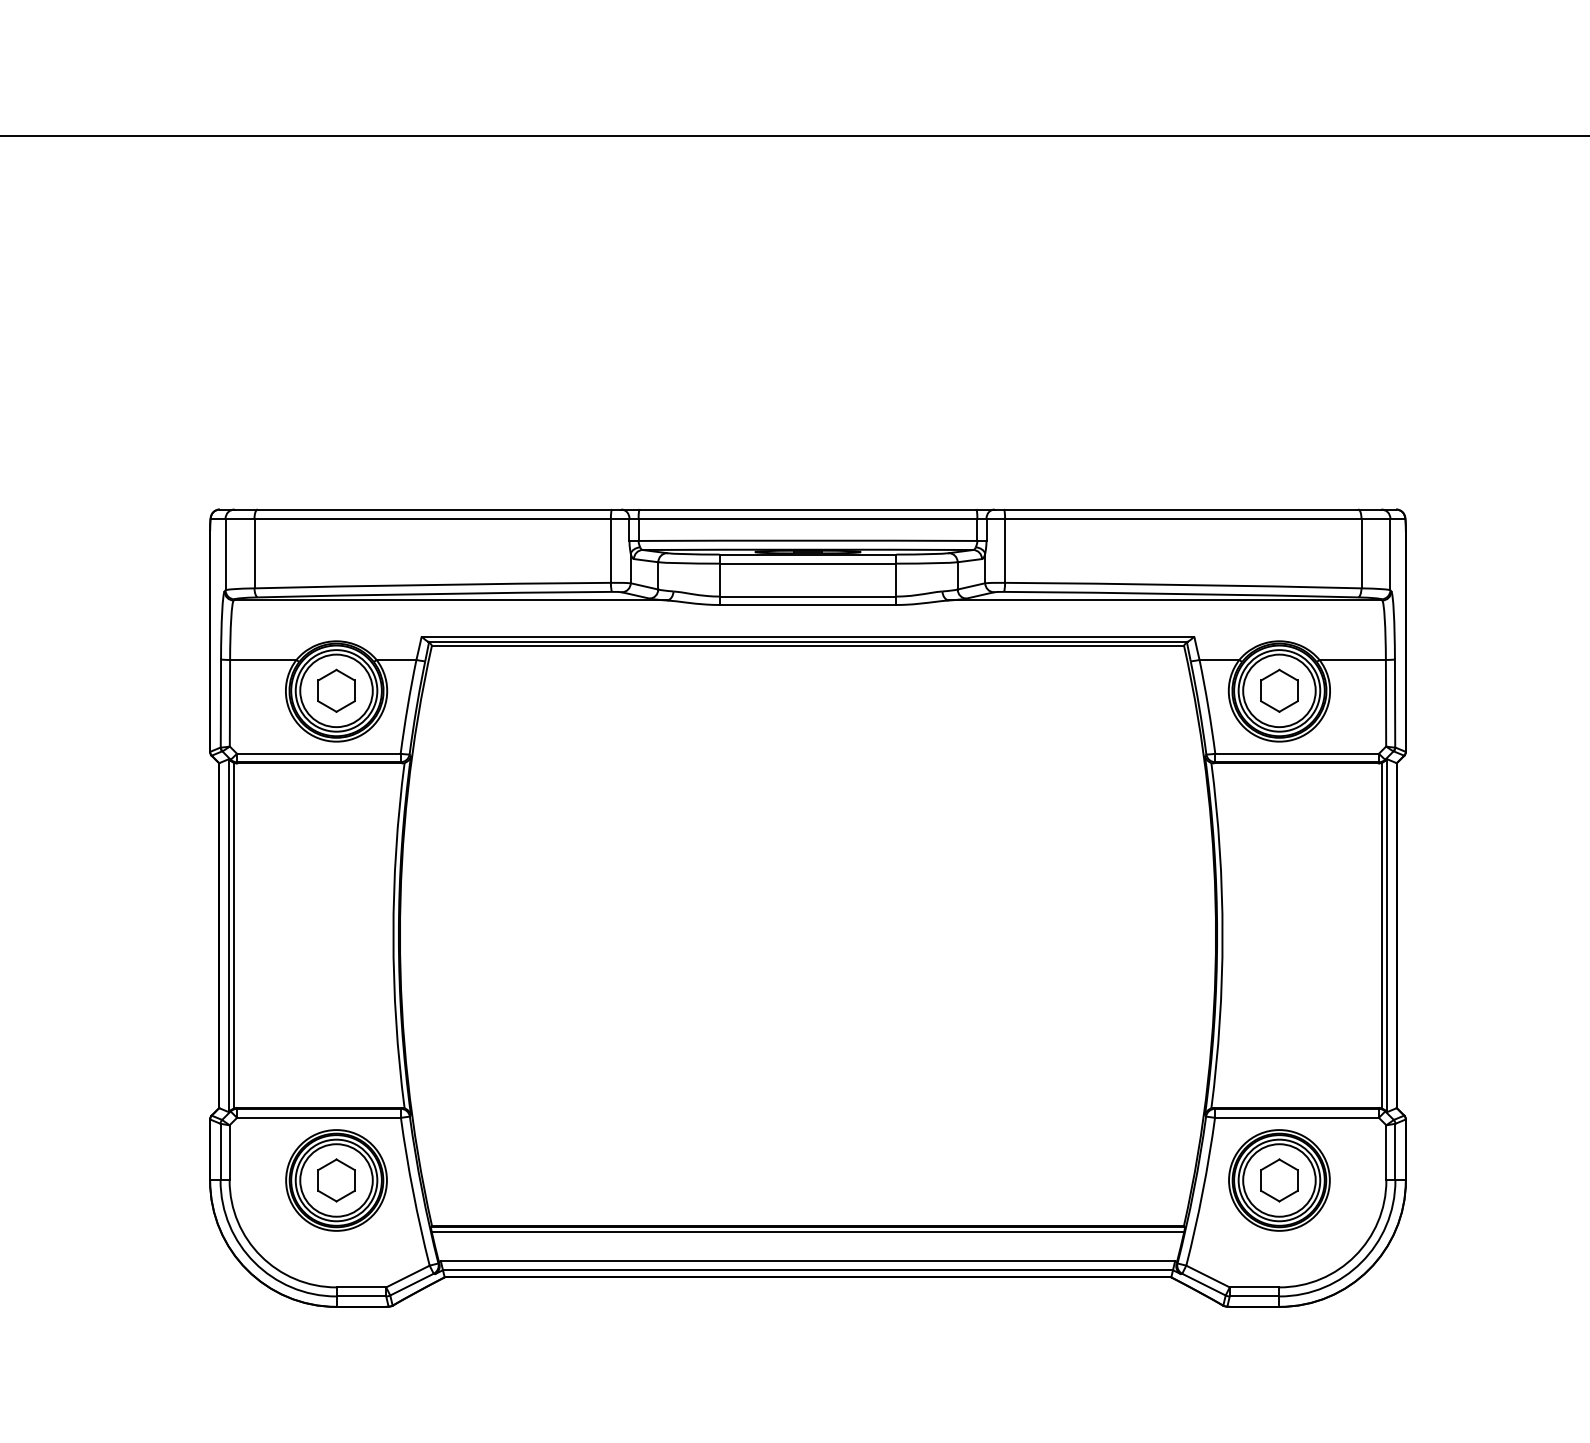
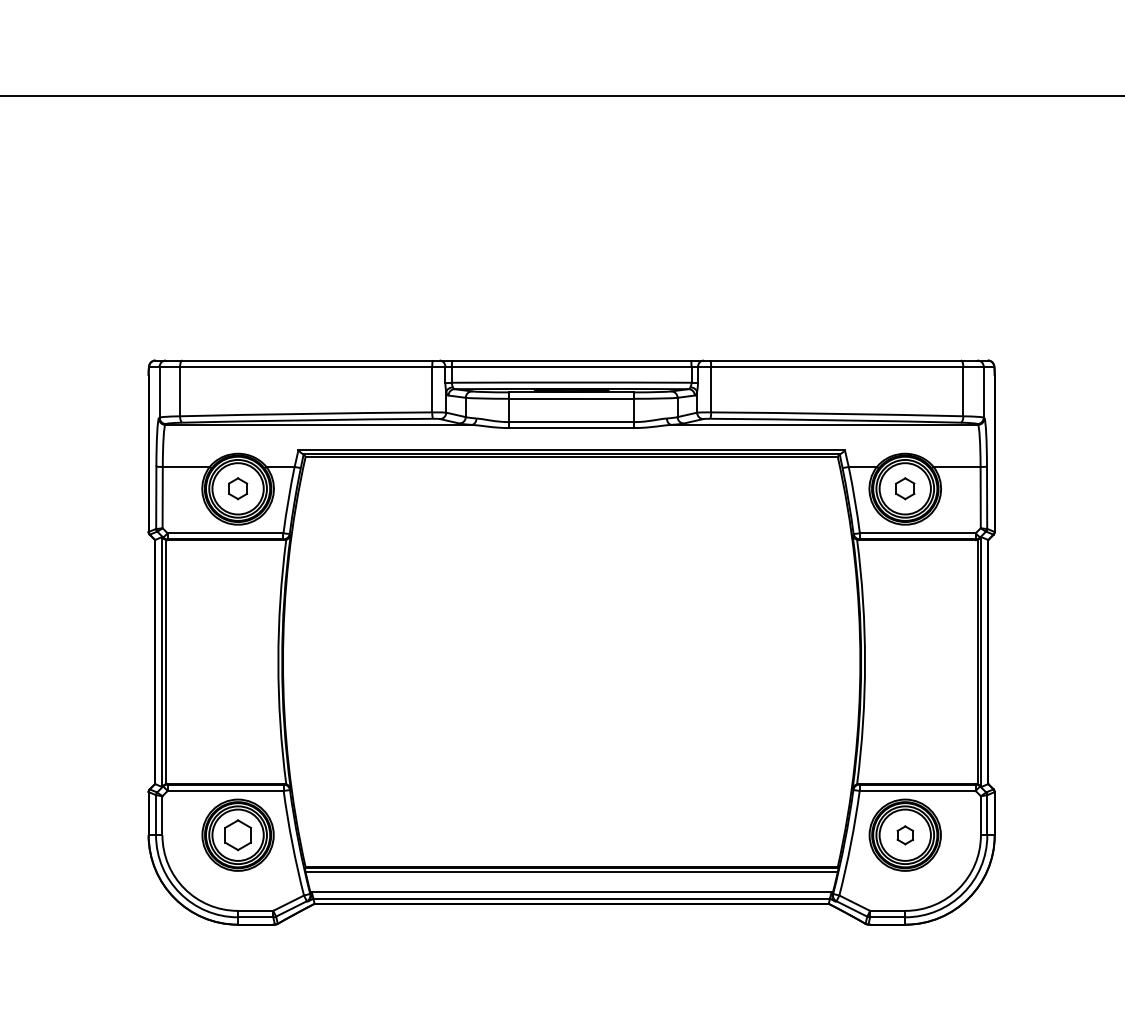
part: (335, 690) -> (237, 488), size x0.7
part: (1279, 690) -> (905, 488), size x0.7
part: (1279, 1180) -> (905, 835), size x0.6

